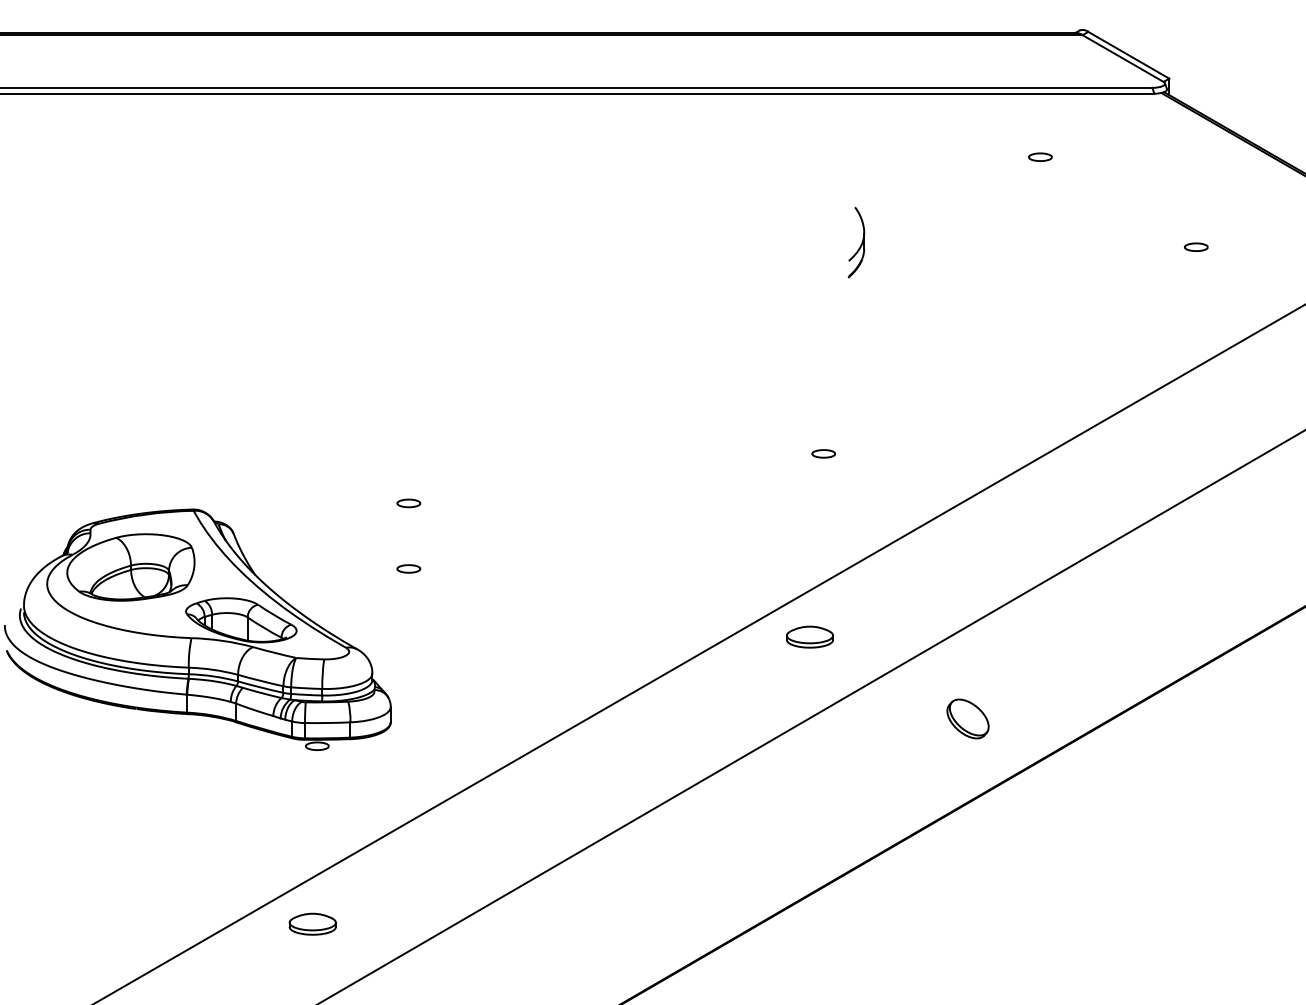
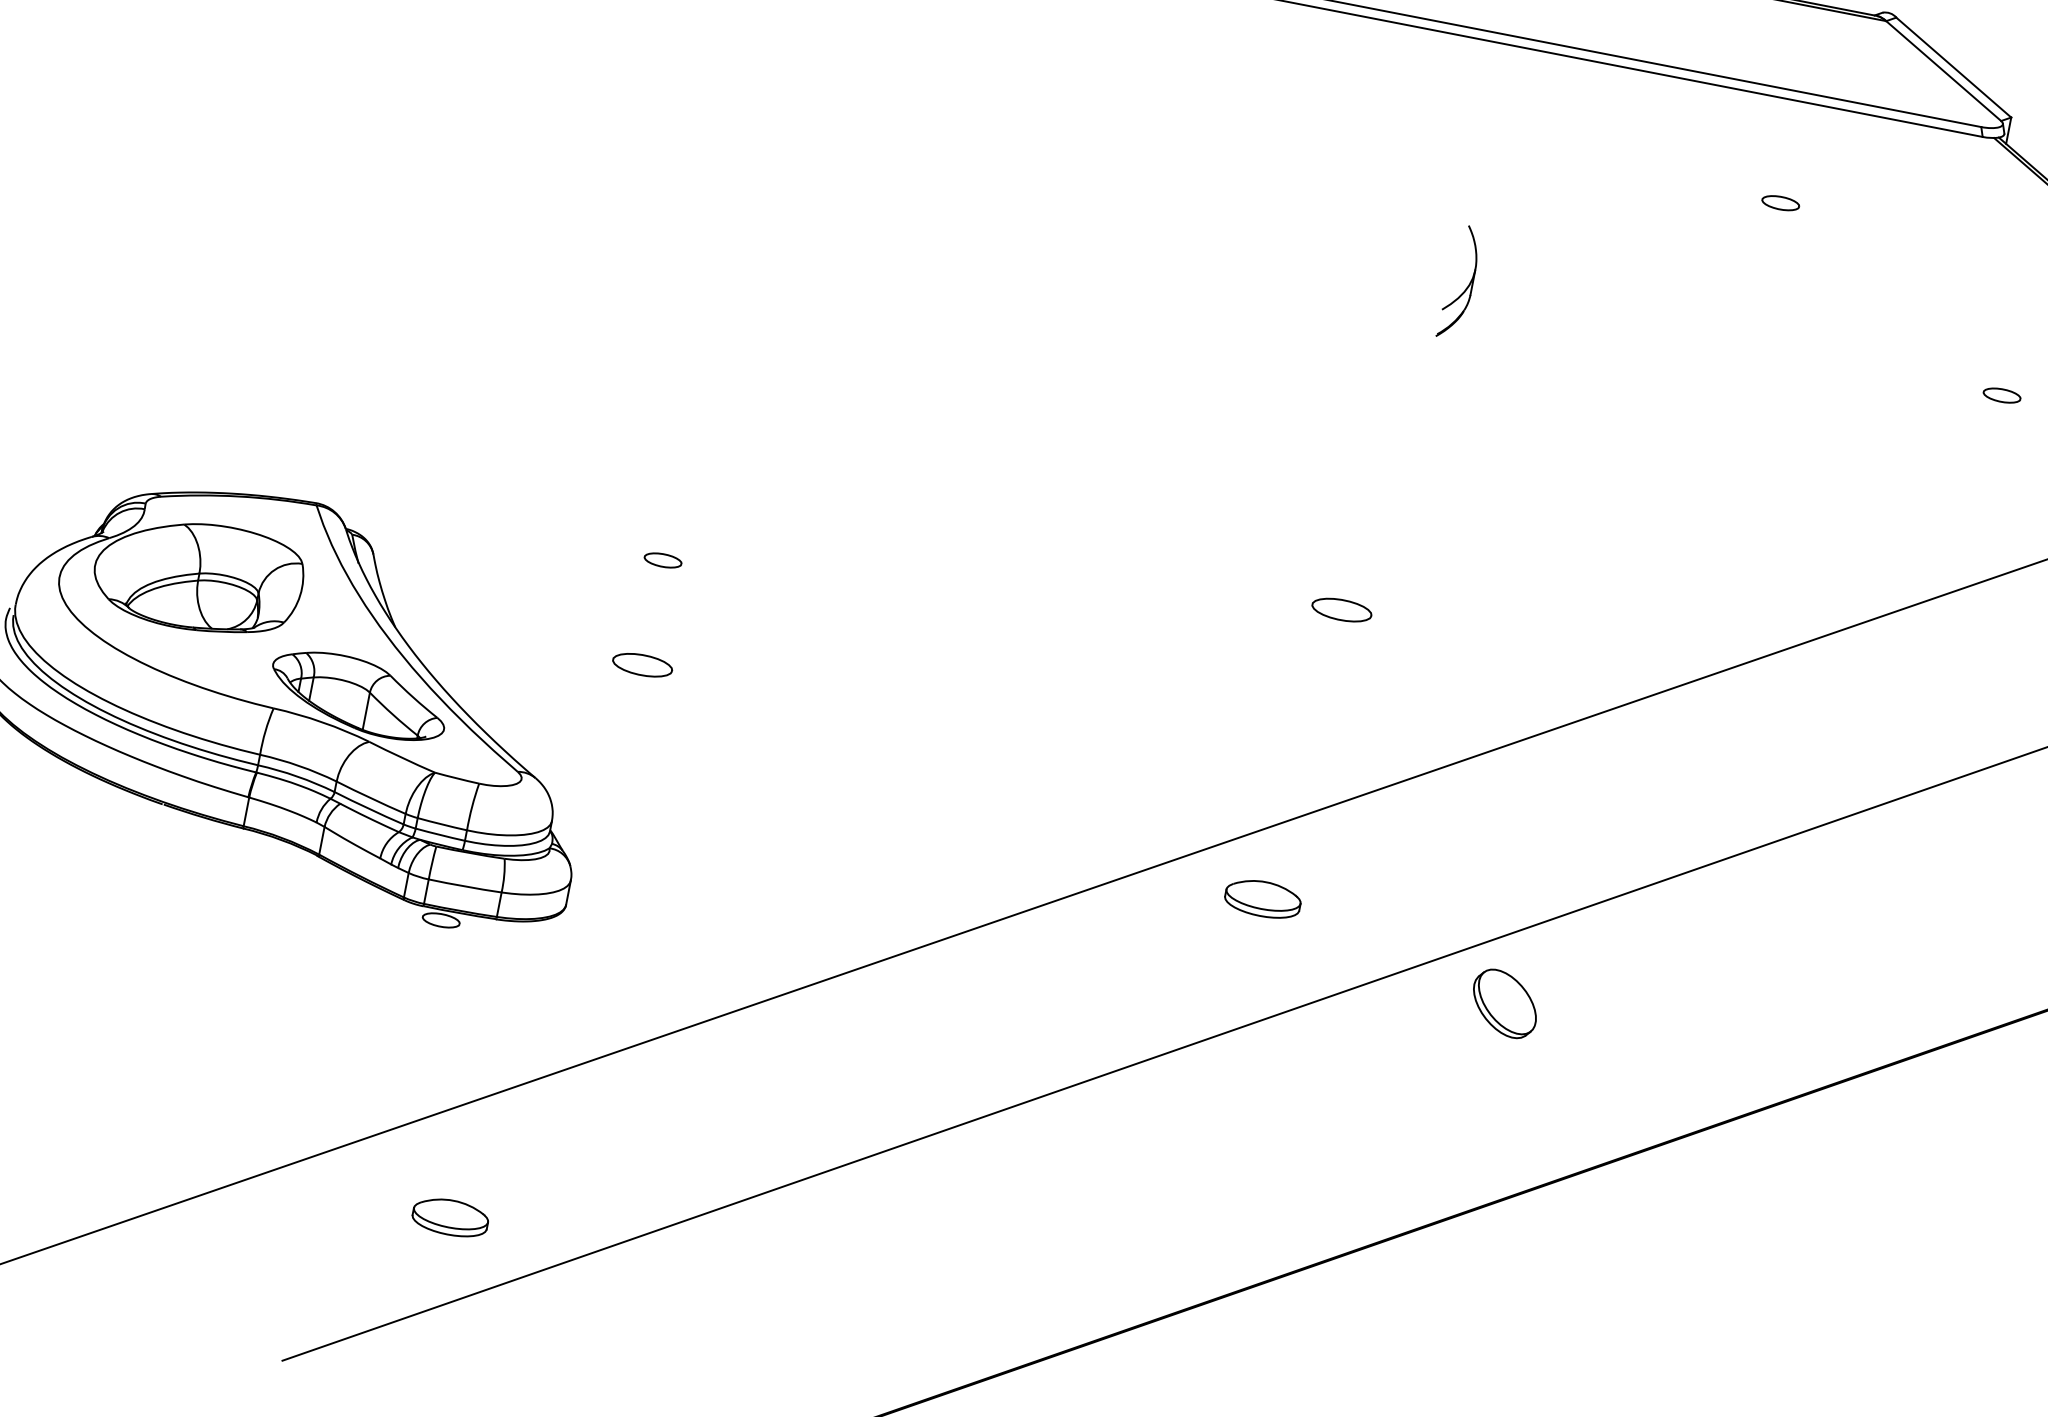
part: (823, 453) -> (1341, 609), size x1.6
part: (408, 568) -> (642, 664), size x1.6
part: (967, 718) -> (1504, 1002), moved
part: (312, 923) -> (450, 1216), moved

